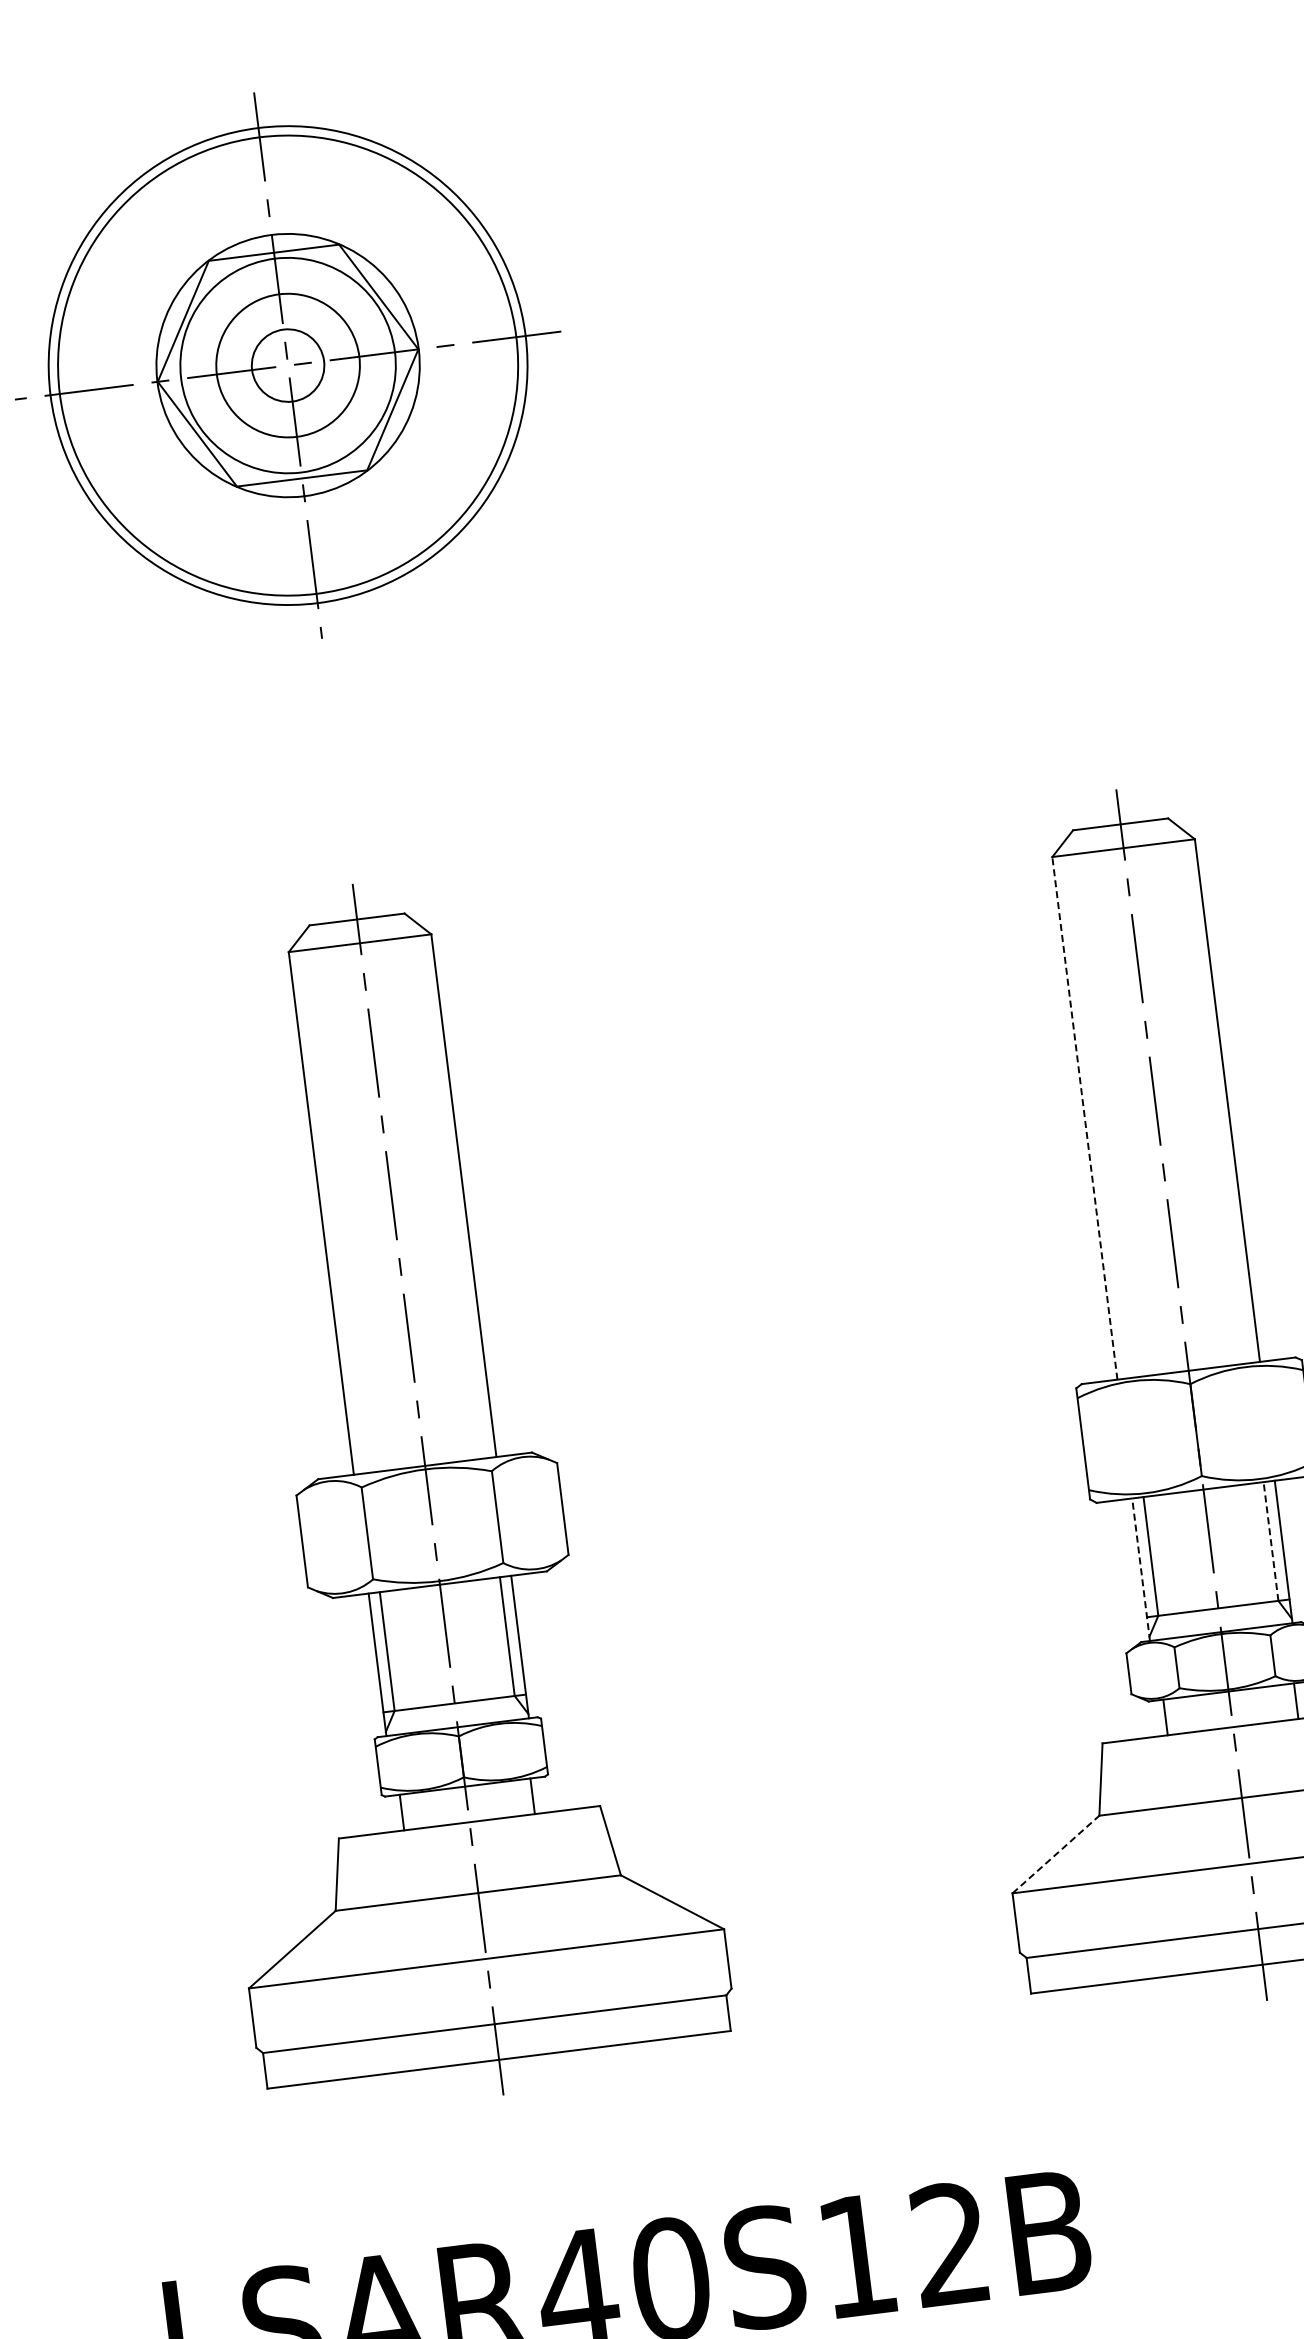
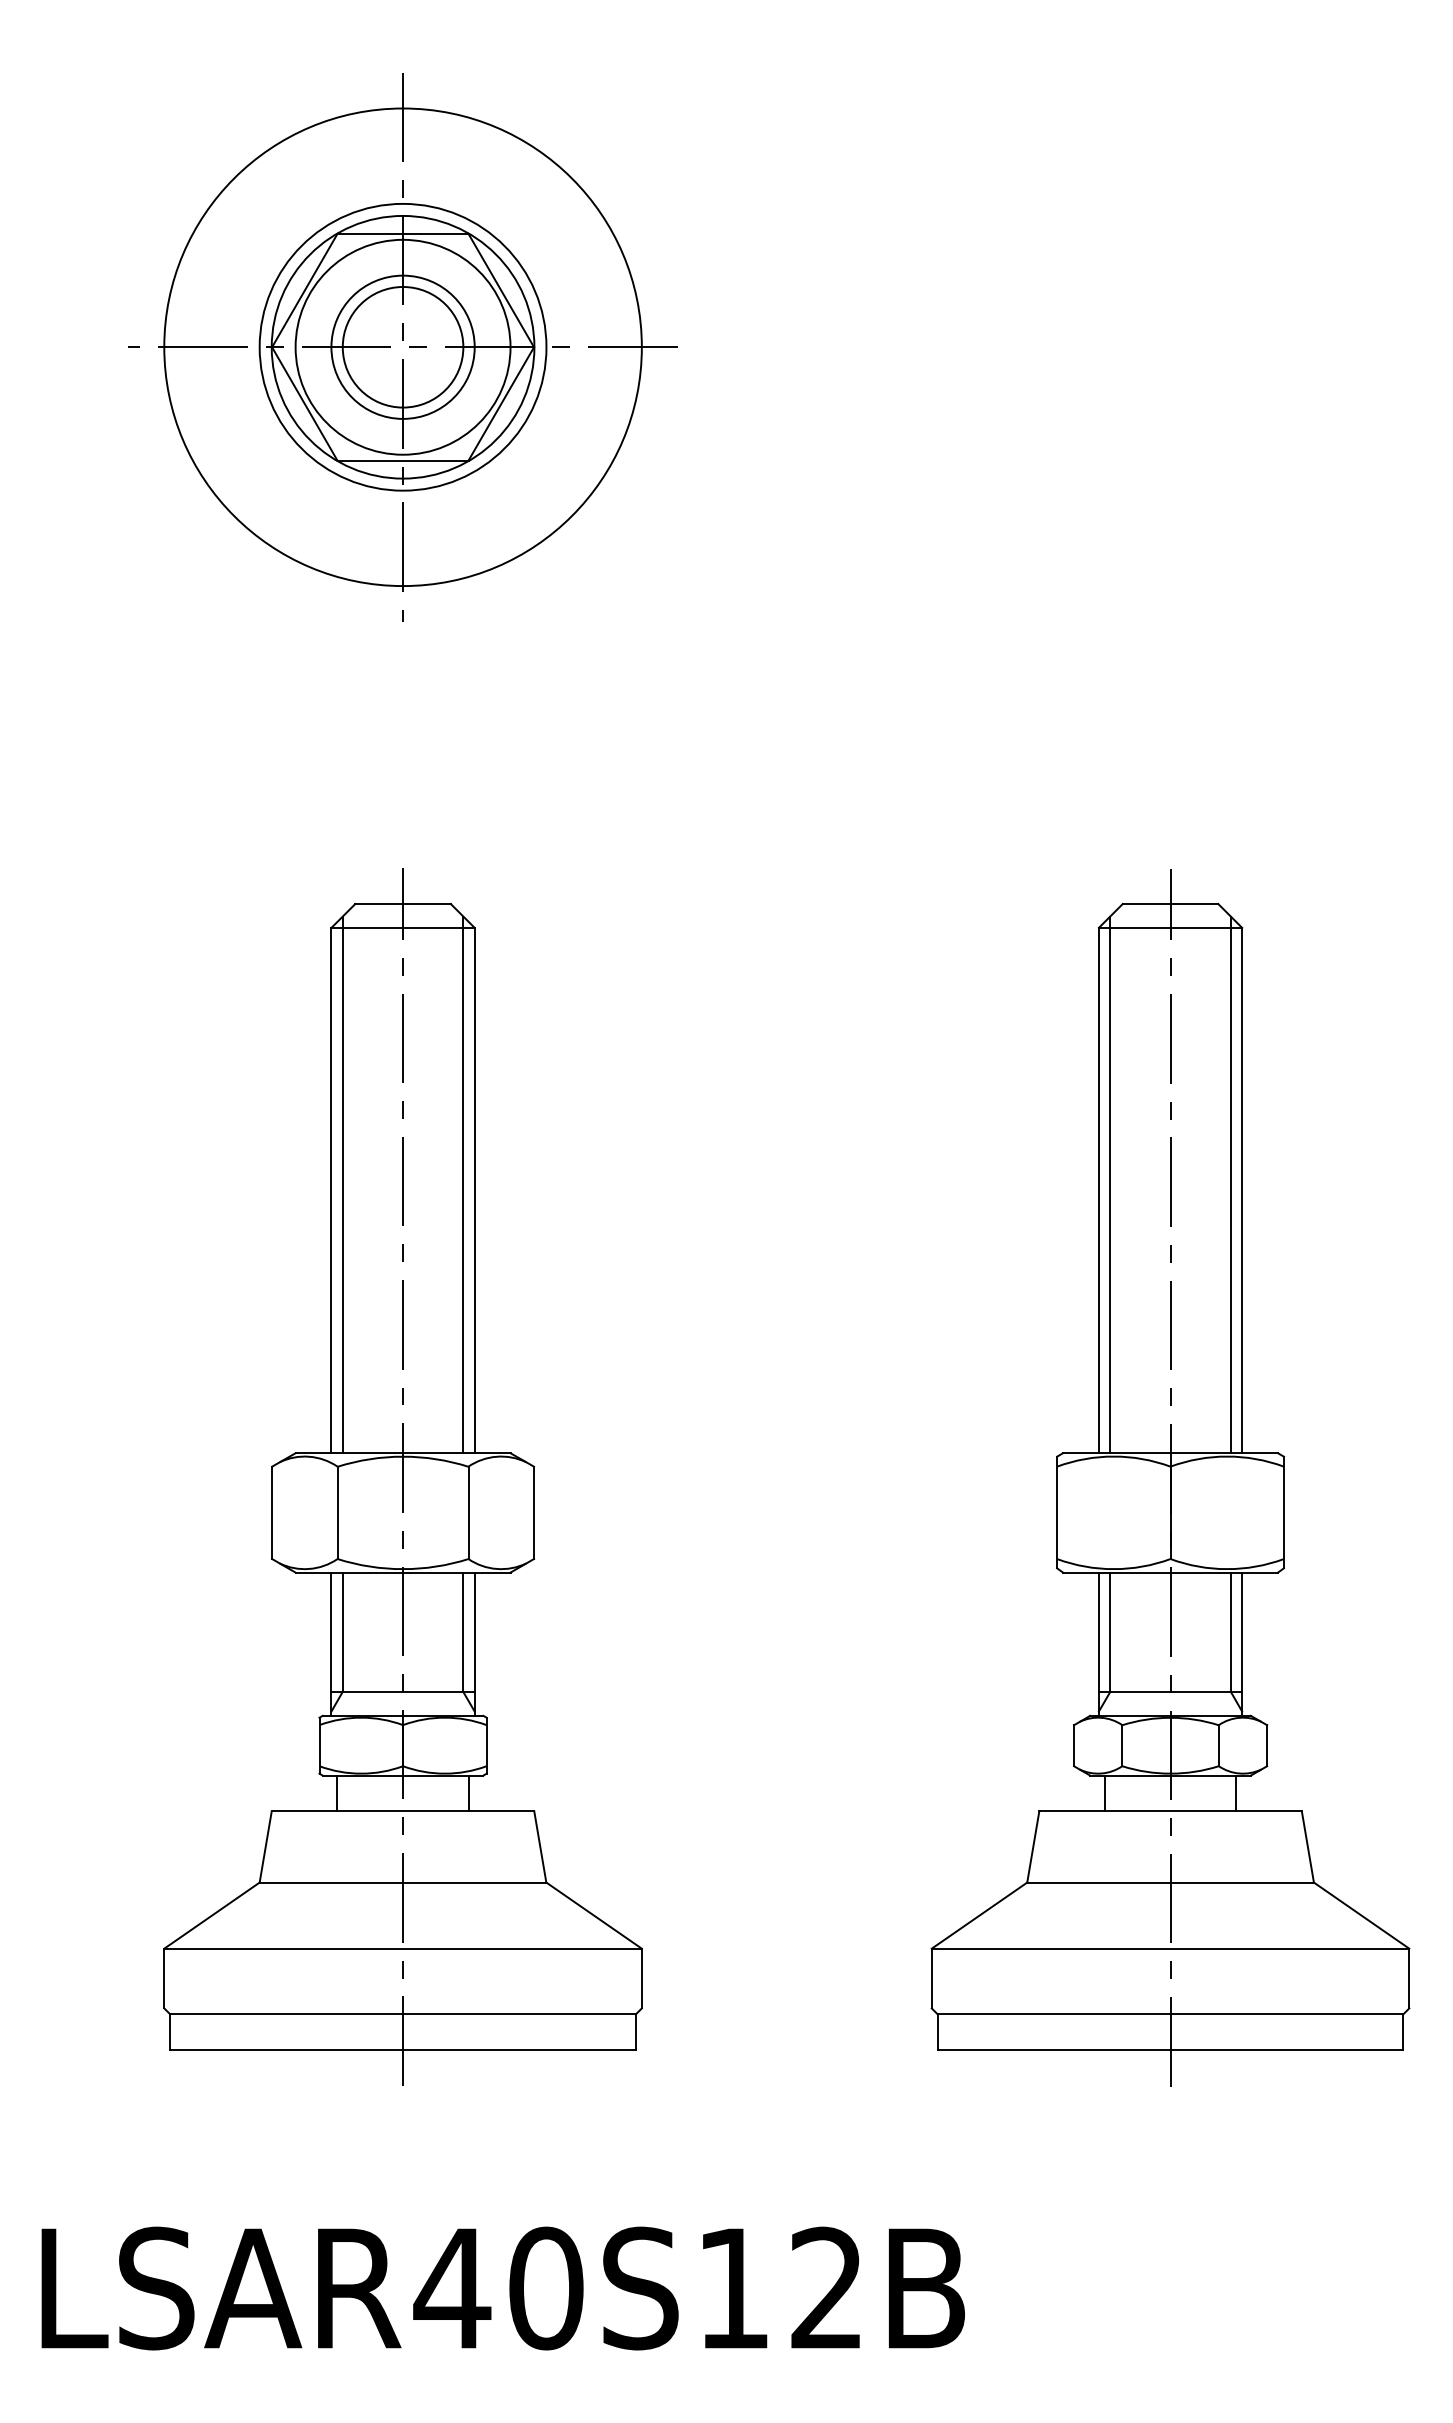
circle: (287, 364) -> (402, 346), size x0.62
circle: (287, 365) -> (402, 347), size x1.67
line: (1215, 1096) -> (1230, 1184), added
line: (1095, 1110) -> (1110, 1184), added
line: (1084, 1118) -> (1098, 1190), dashed -> solid
line: (451, 1191) -> (463, 1184), added
line: (331, 1206) -> (342, 1184), added
line: (1270, 1541) -> (1230, 1632), dashed -> solid
line: (1140, 1570) -> (1098, 1644), dashed -> solid
line: (1055, 1854) -> (979, 1915), dashed -> solid

